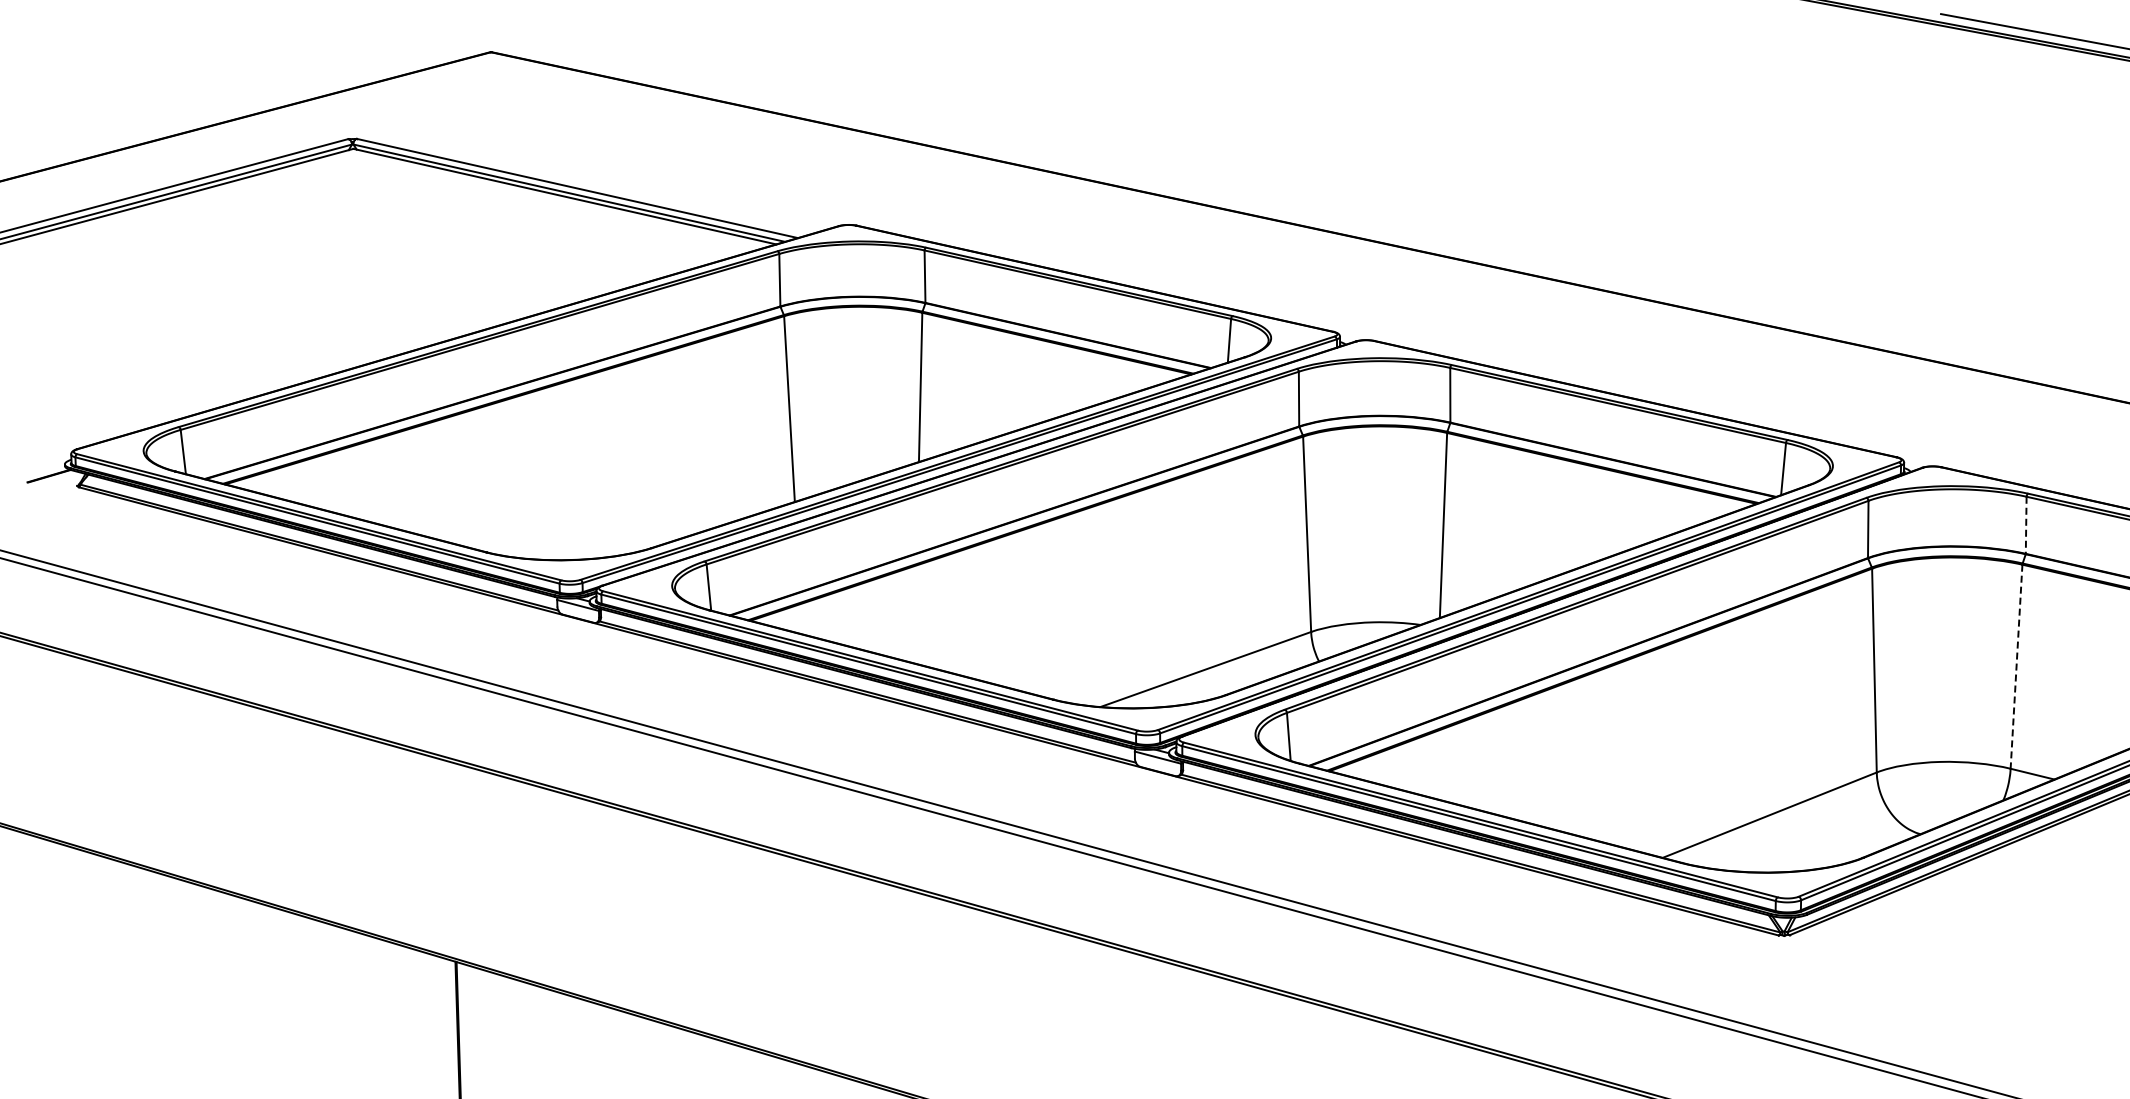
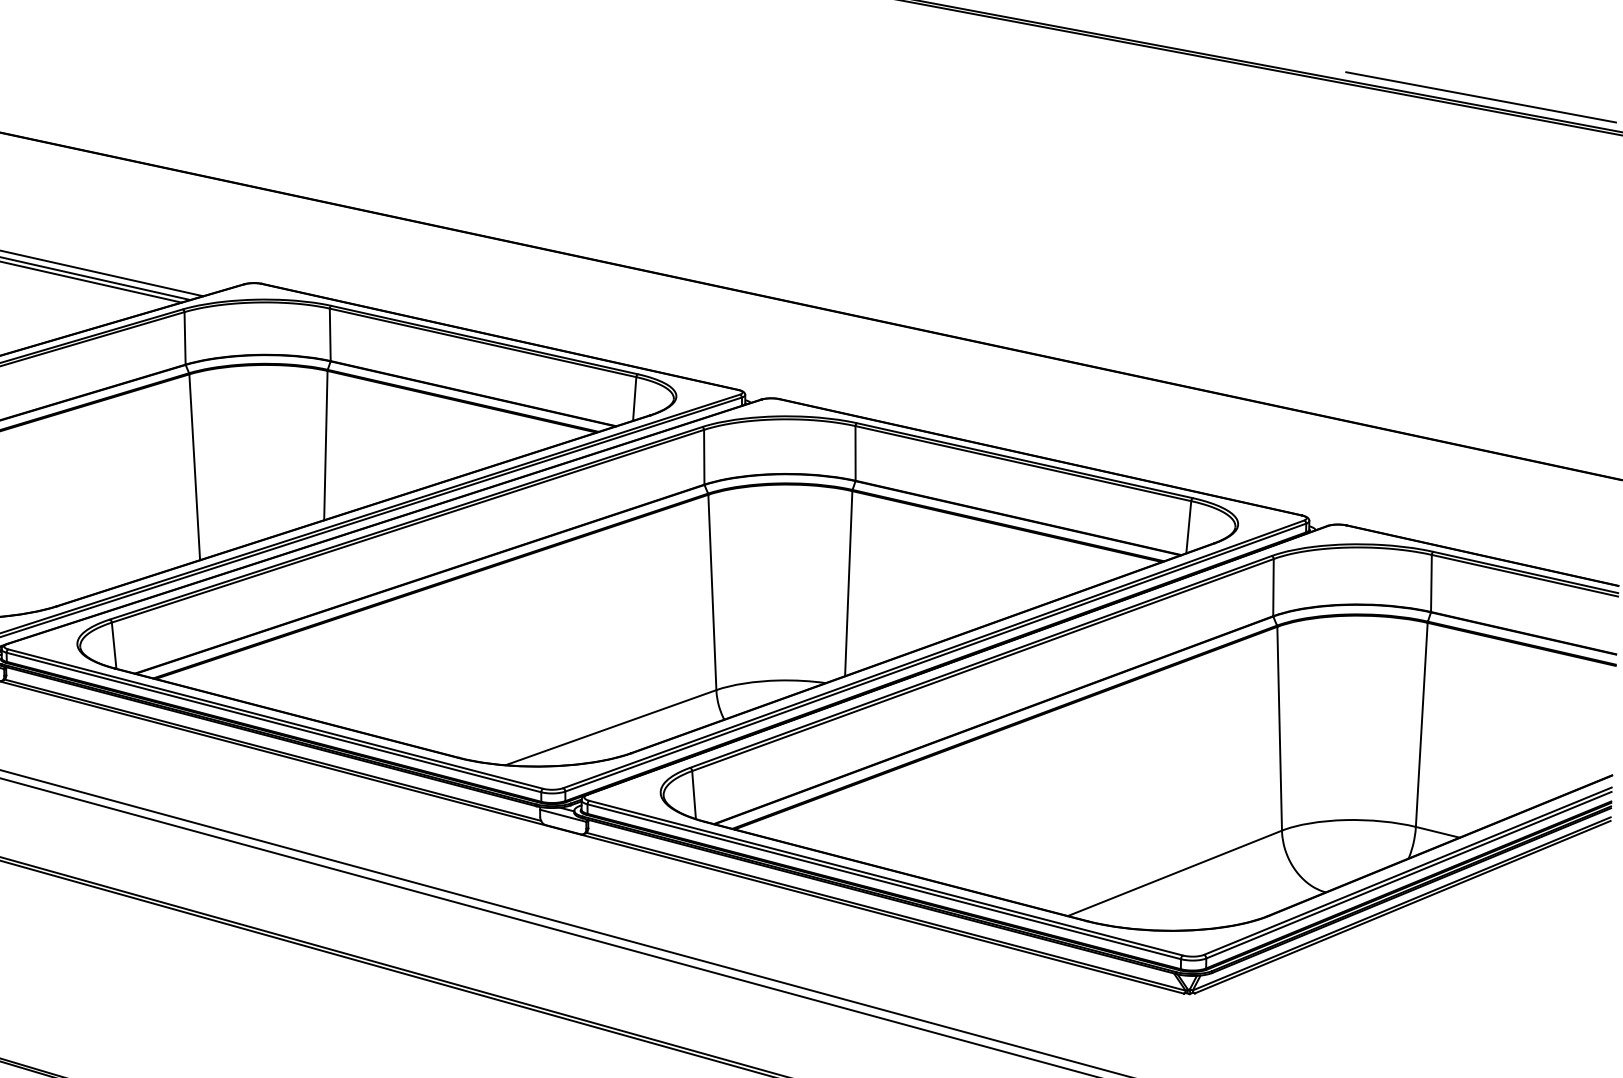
line: (2026, 525) -> (1431, 583), dashed -> solid
line: (2016, 667) -> (1421, 725), dashed -> solid

